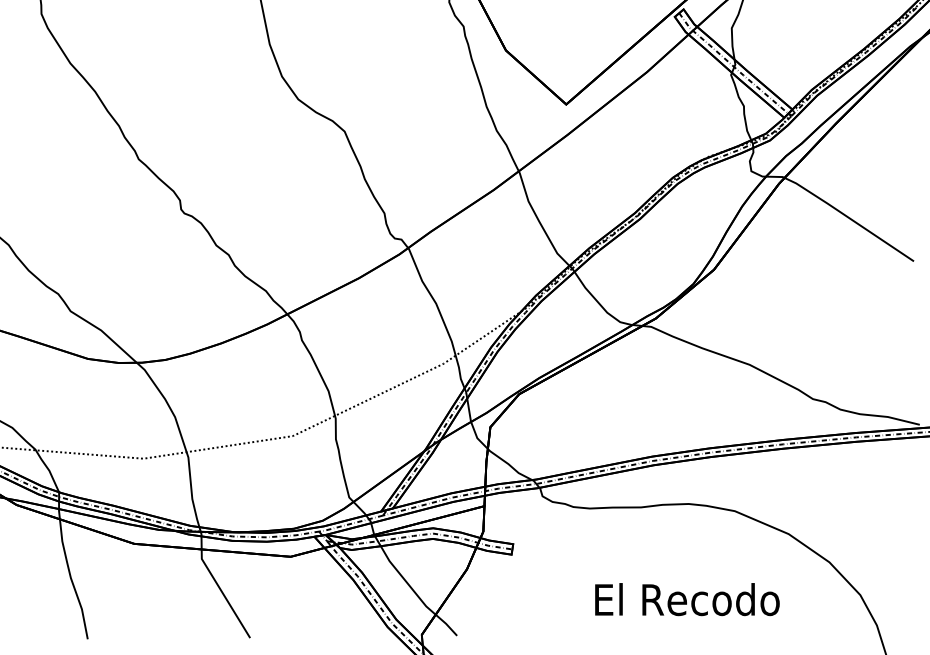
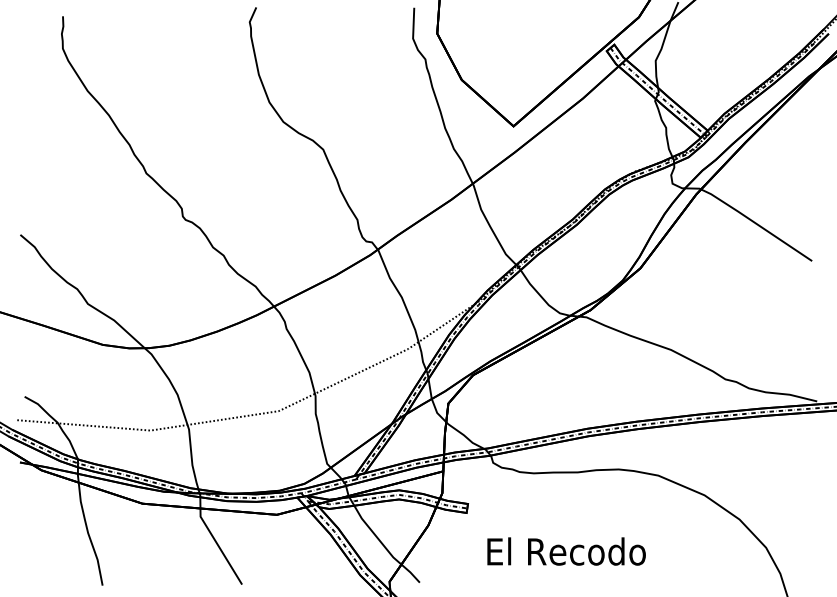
text: (687, 599) -> (566, 551), moved

